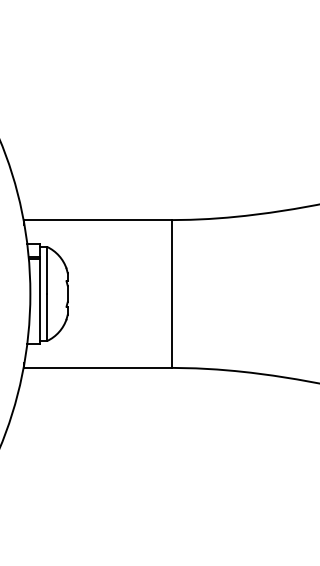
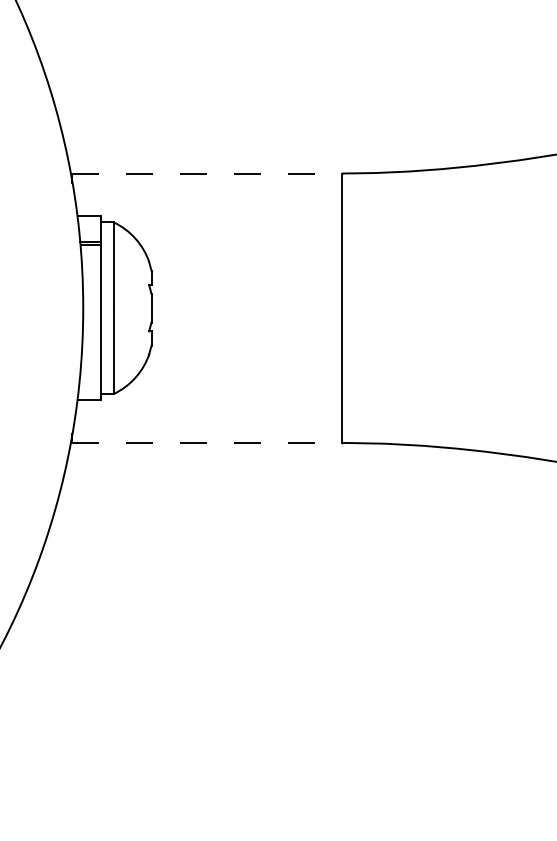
line: (98, 220) -> (207, 174), solid -> dashed
line: (98, 367) -> (207, 442), solid -> dashed

